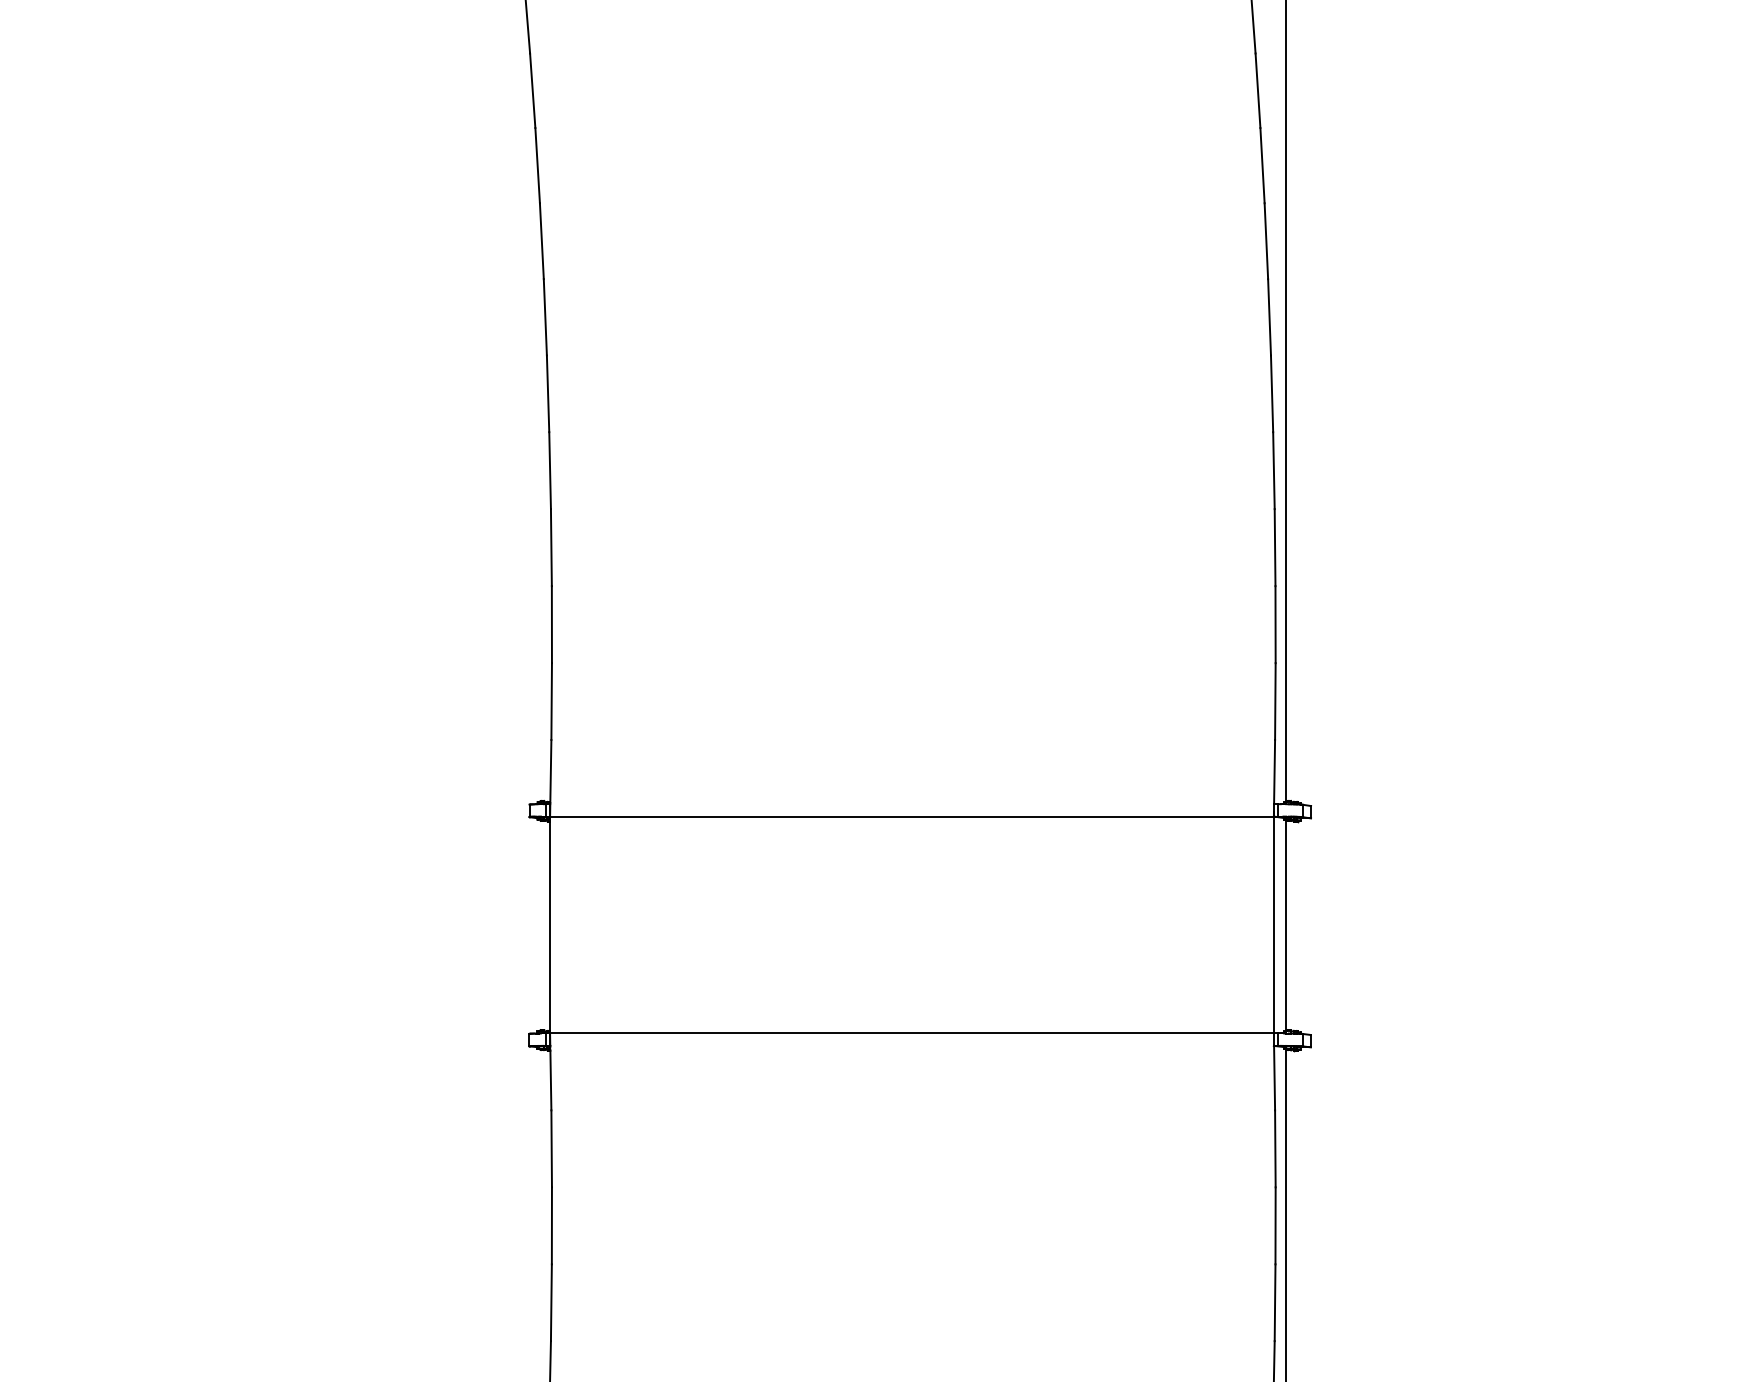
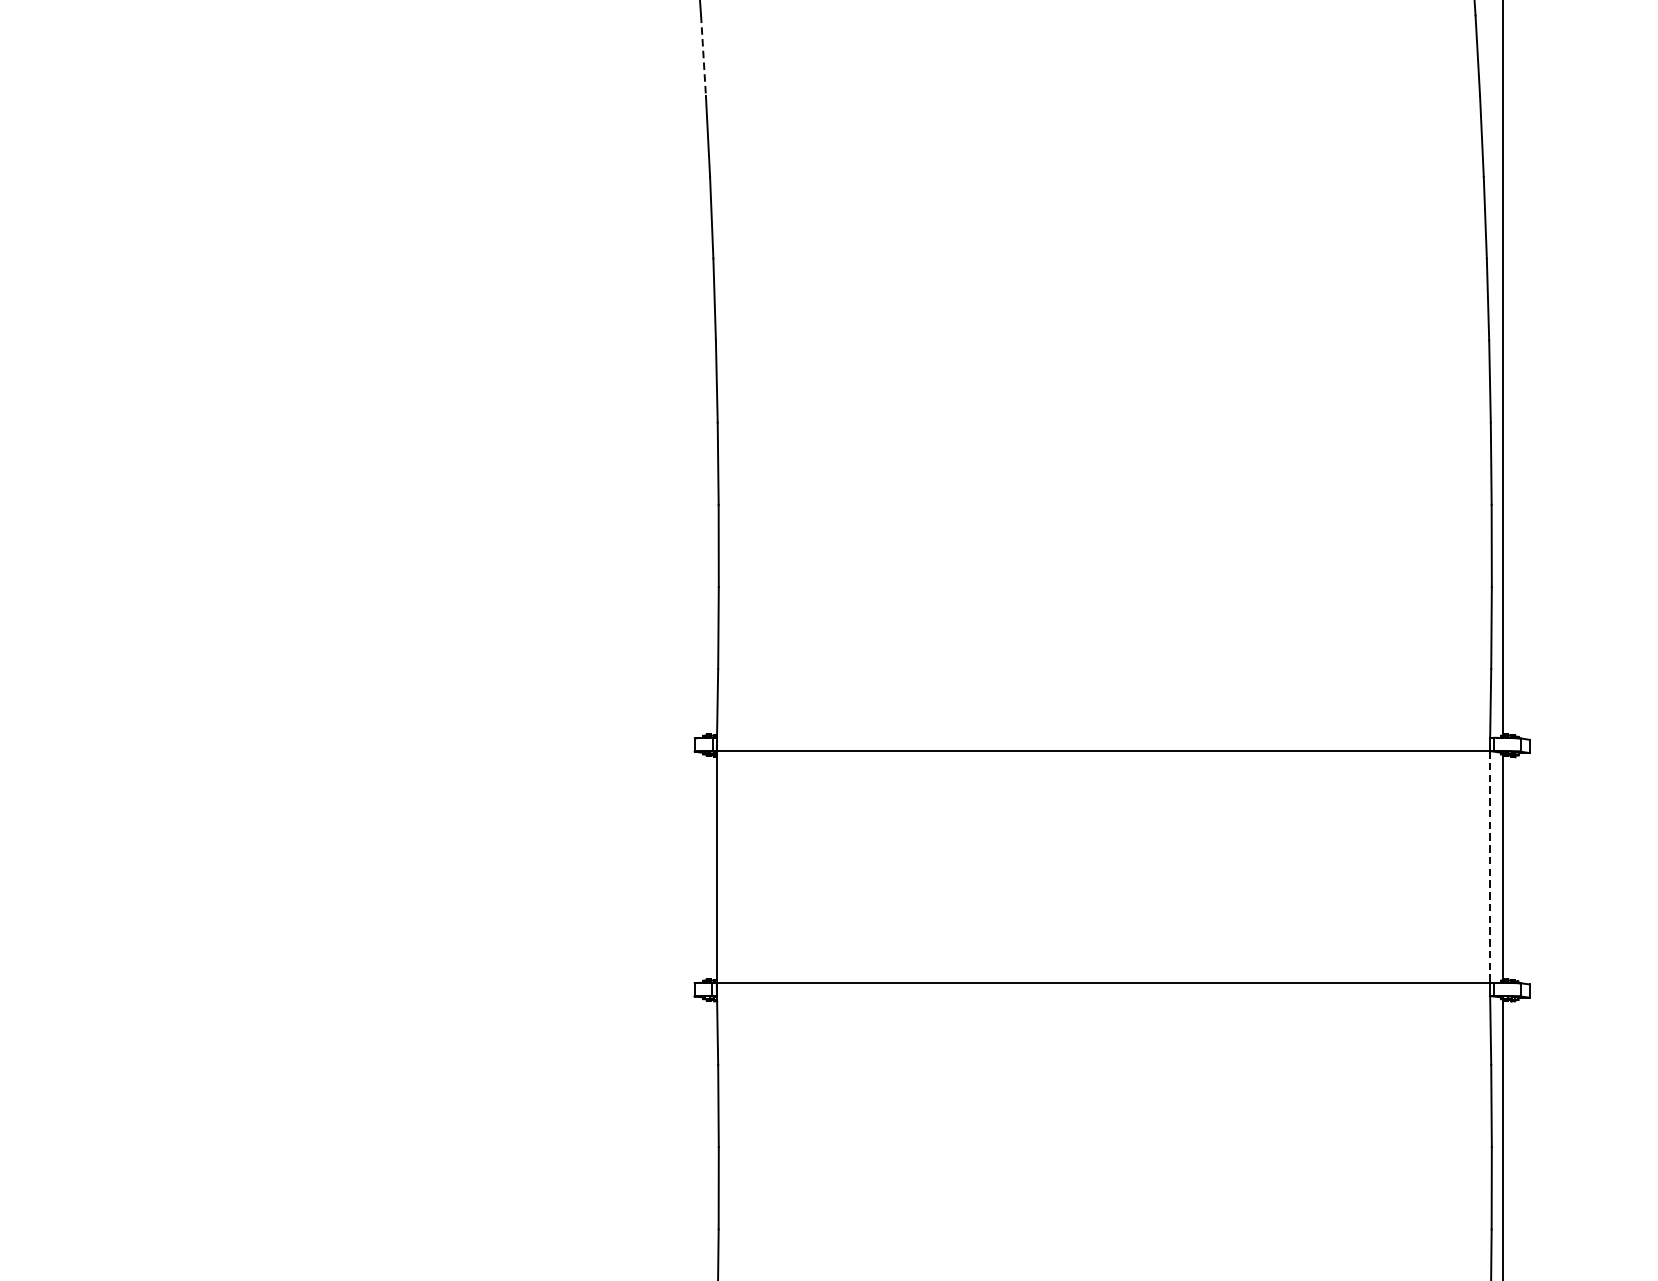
line: (537, 165) -> (703, 55), solid -> dashed
line: (1273, 925) -> (1489, 867), solid -> dashed

